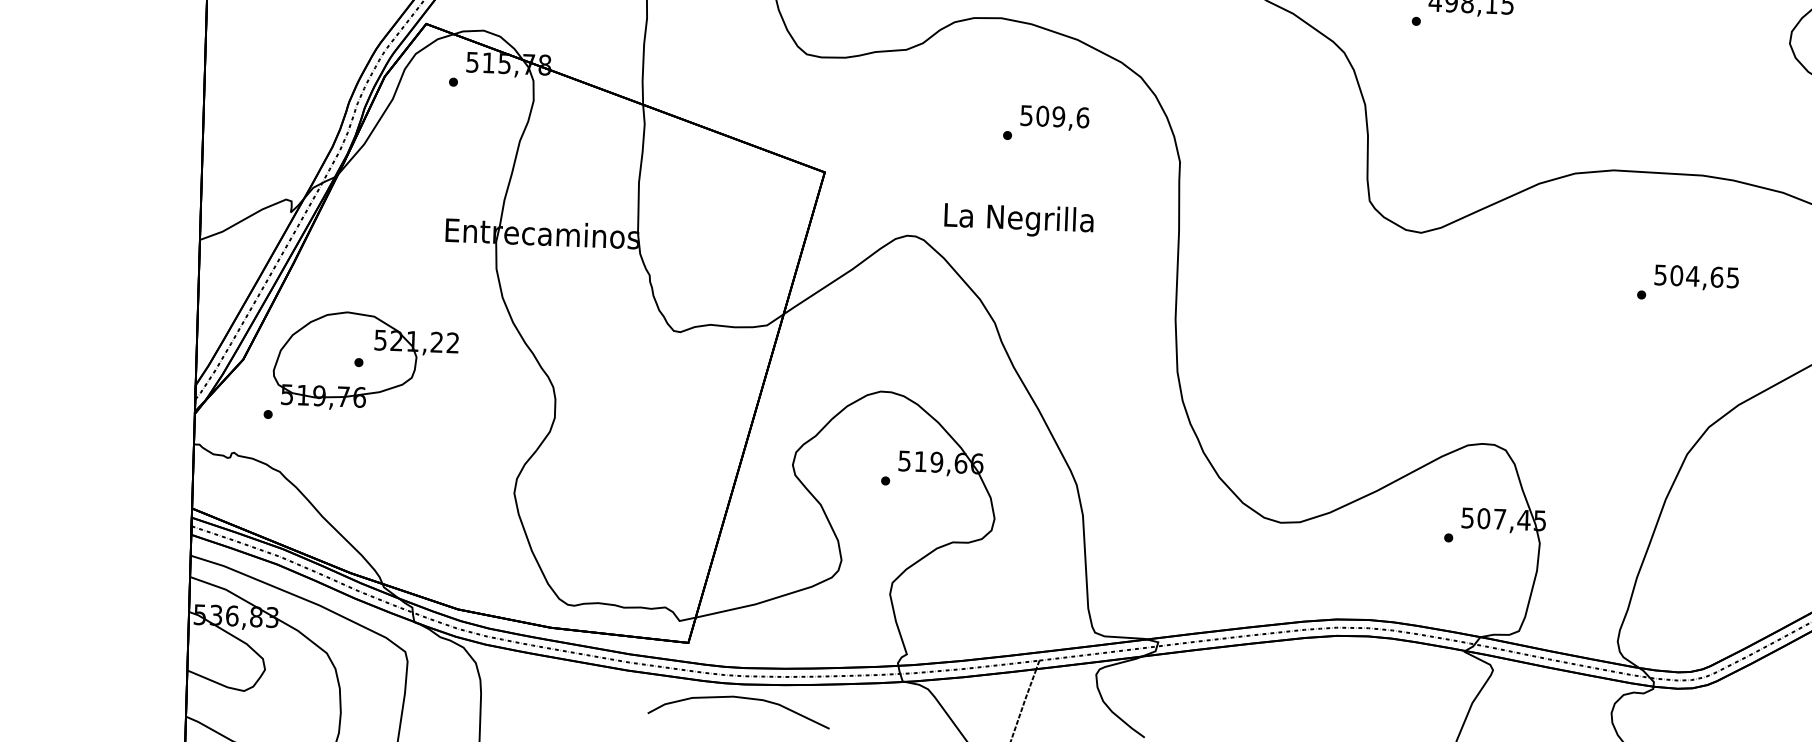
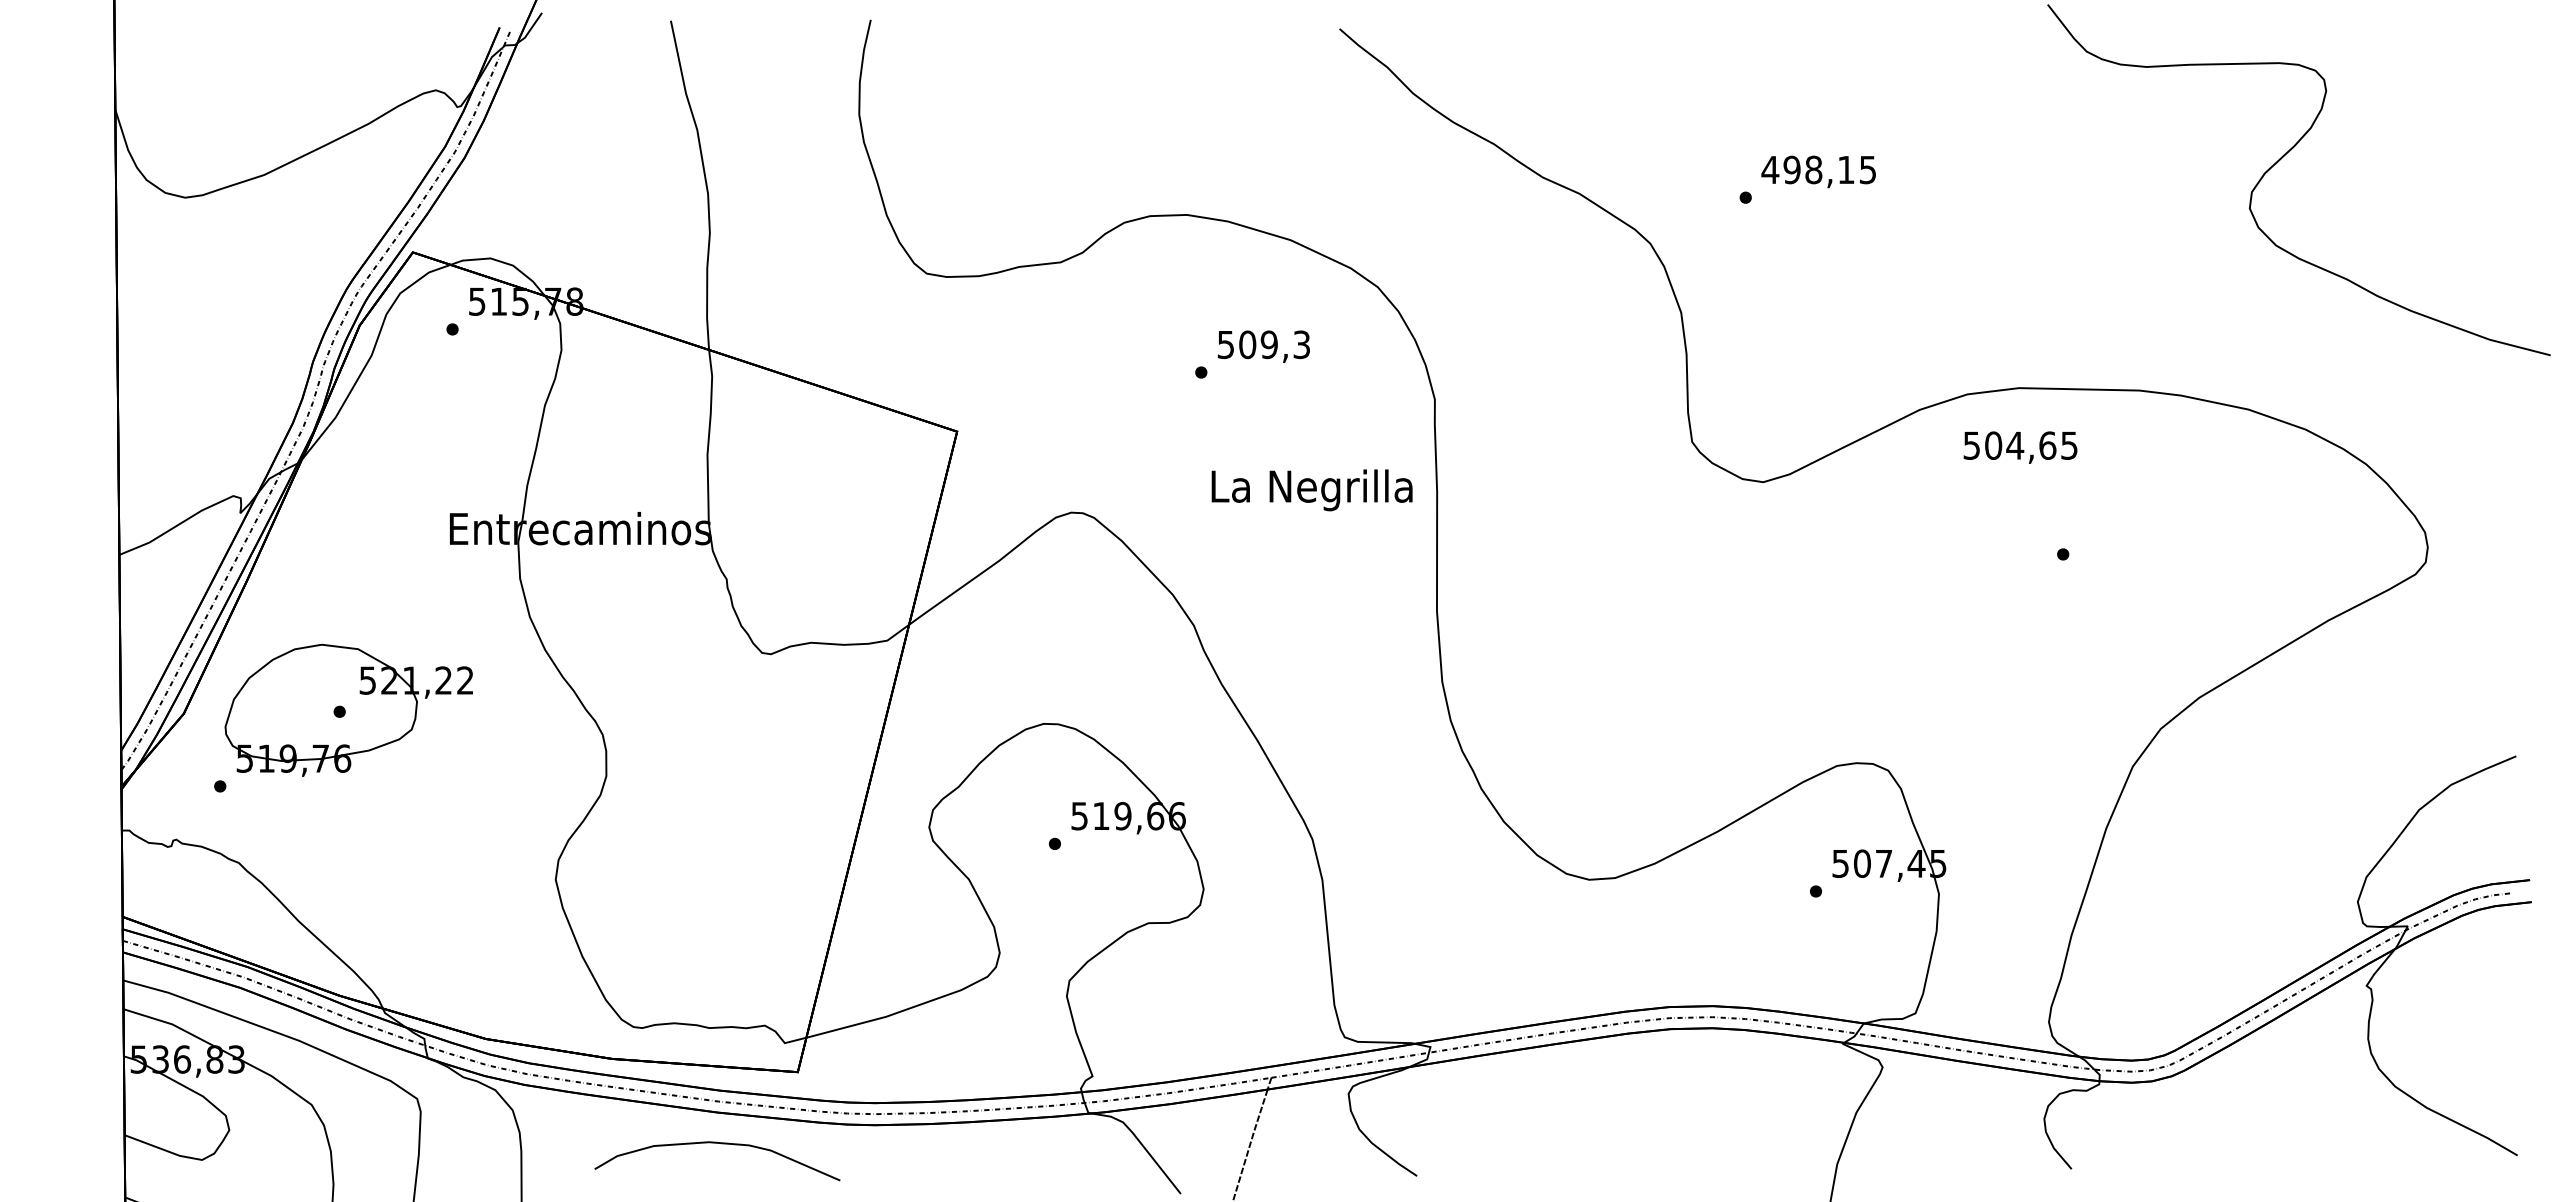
text: (1082, 117) -> (1301, 344), 509,6 -> 509,3
text: (1018, 220) -> (1311, 490), moved
text: (1696, 277) -> (2020, 447), moved
curve: (742, 698) -> (721, 1144), moved

